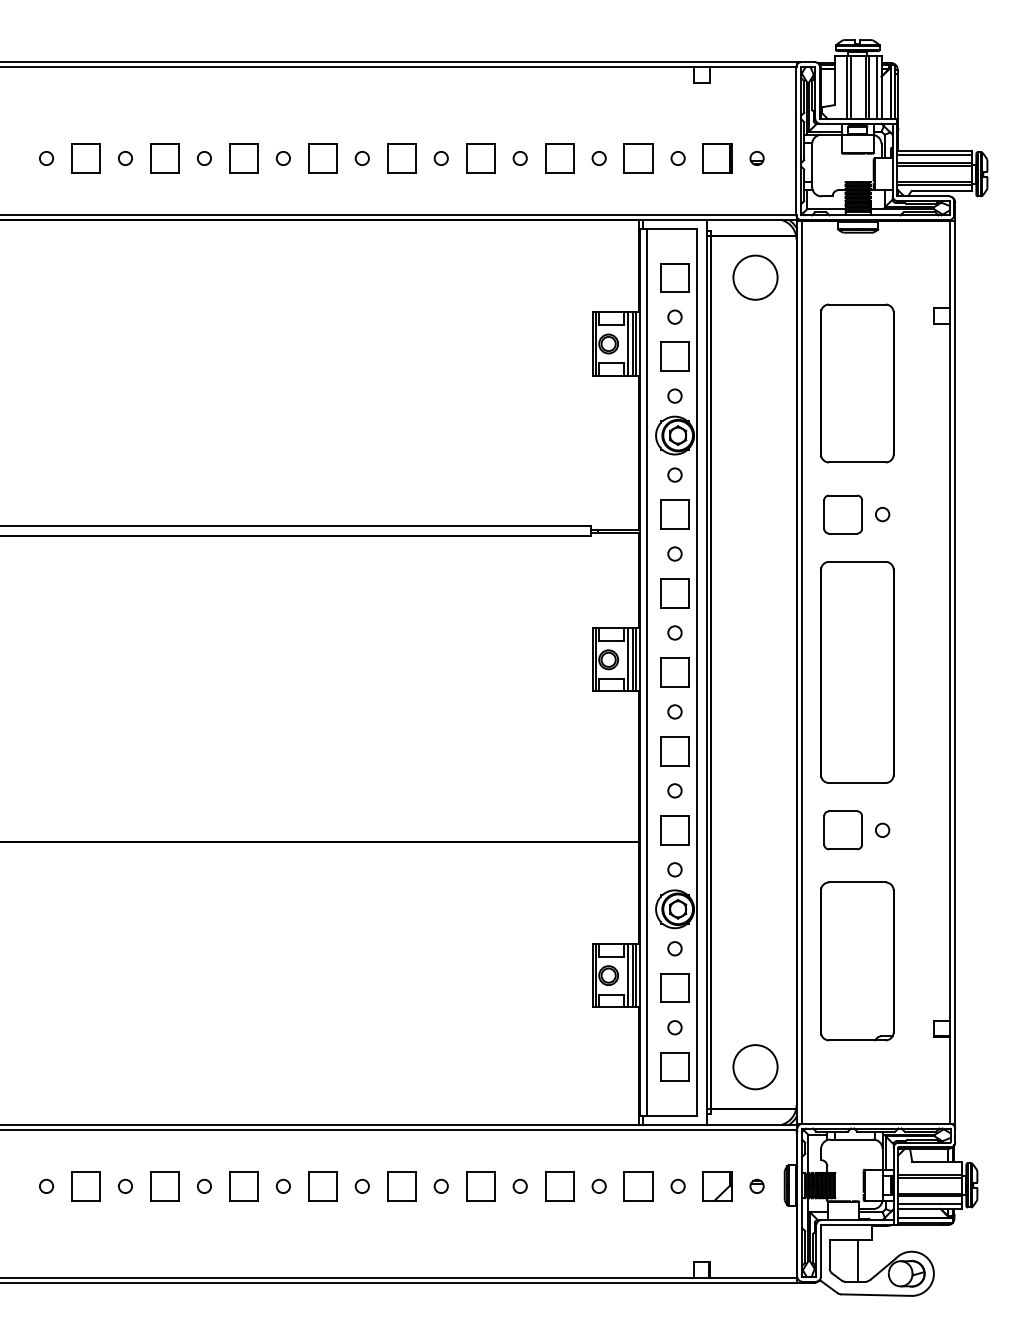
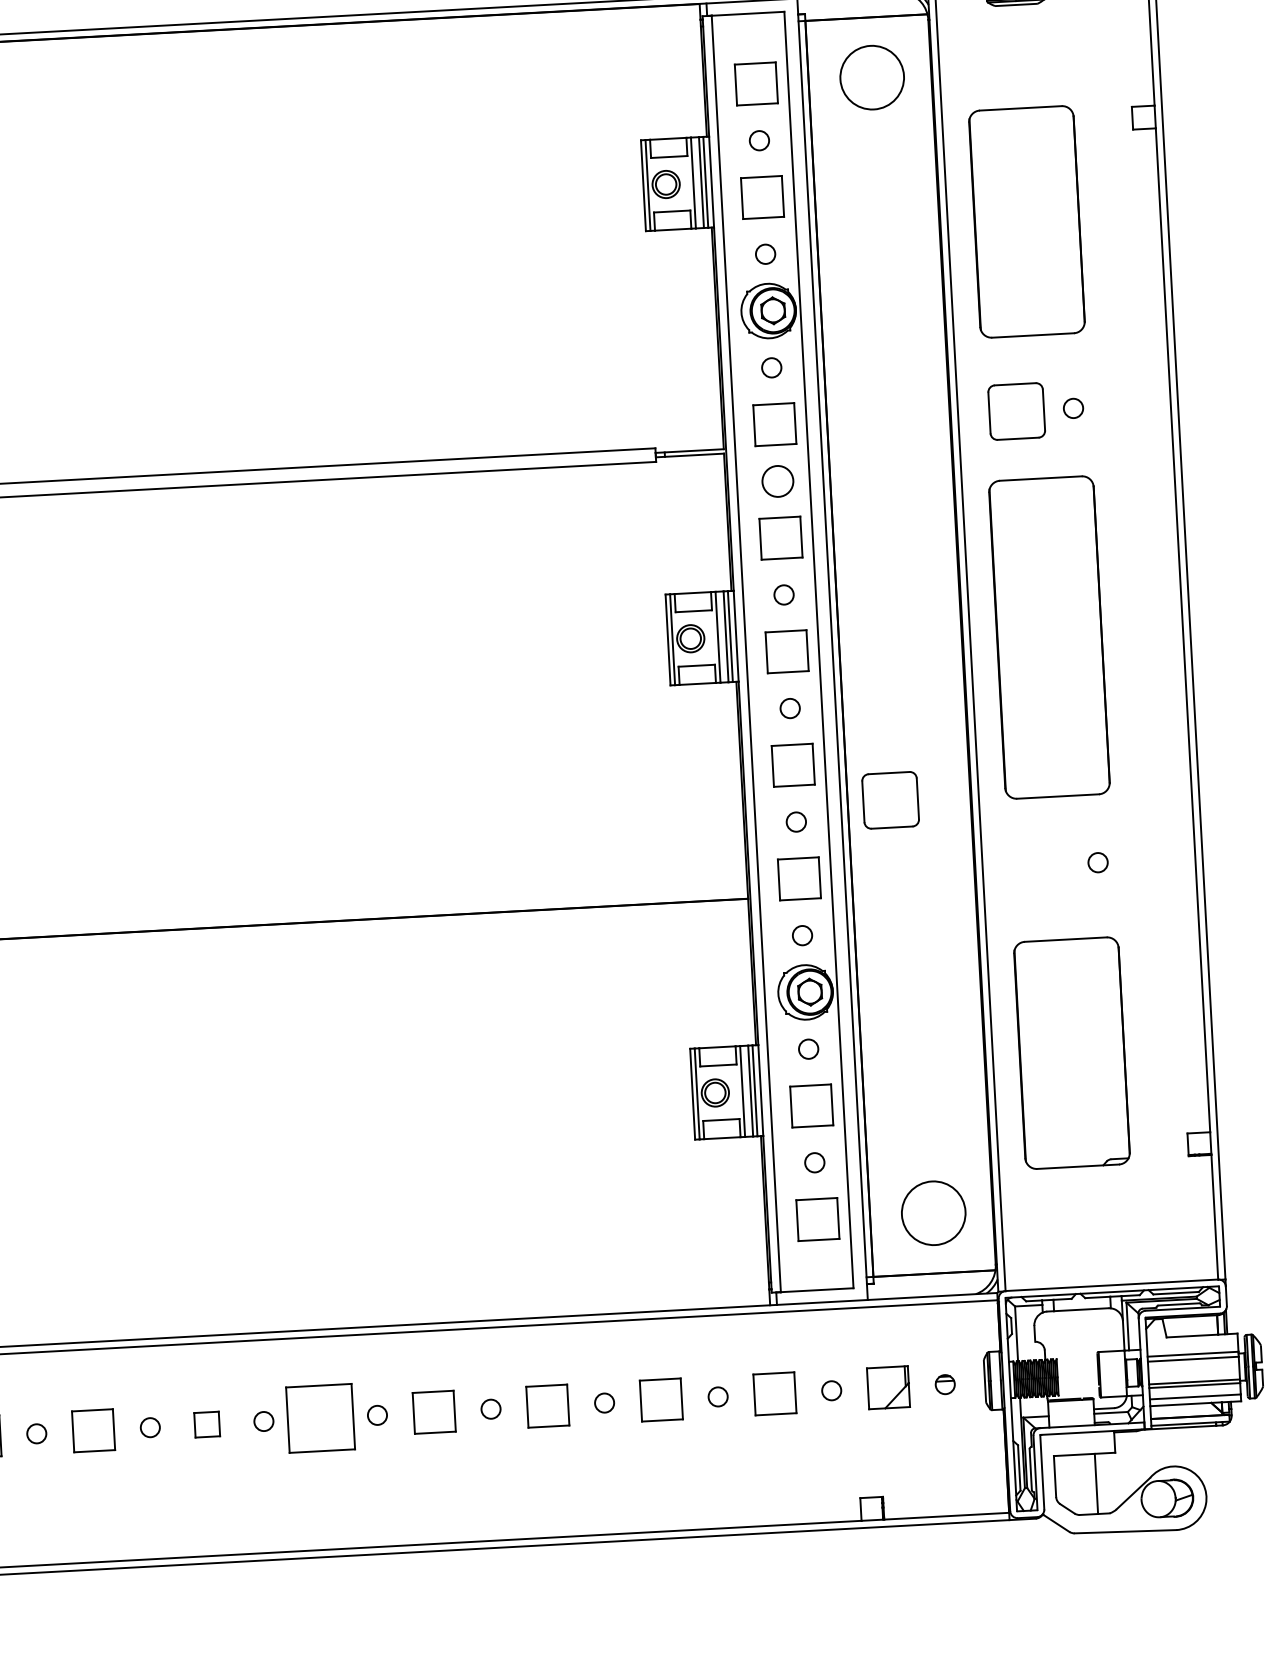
circle: (674, 553) -> (777, 480), size x1.6
part: (842, 830) -> (889, 800), moved
part: (243, 1186) -> (206, 1424), size x0.6
part: (322, 1186) -> (320, 1418), size x1.6

